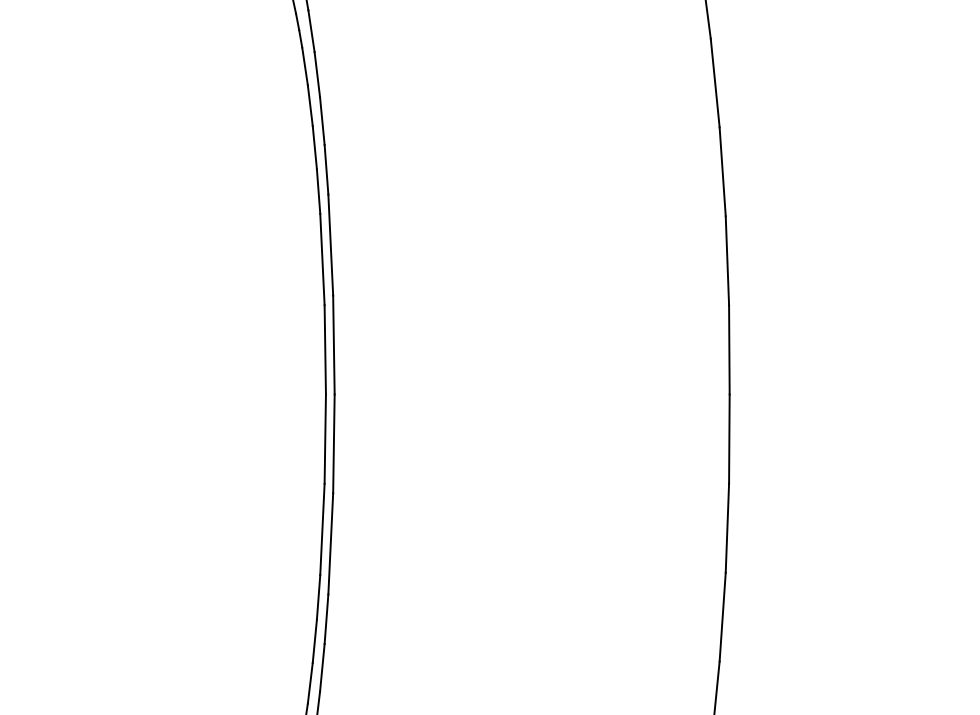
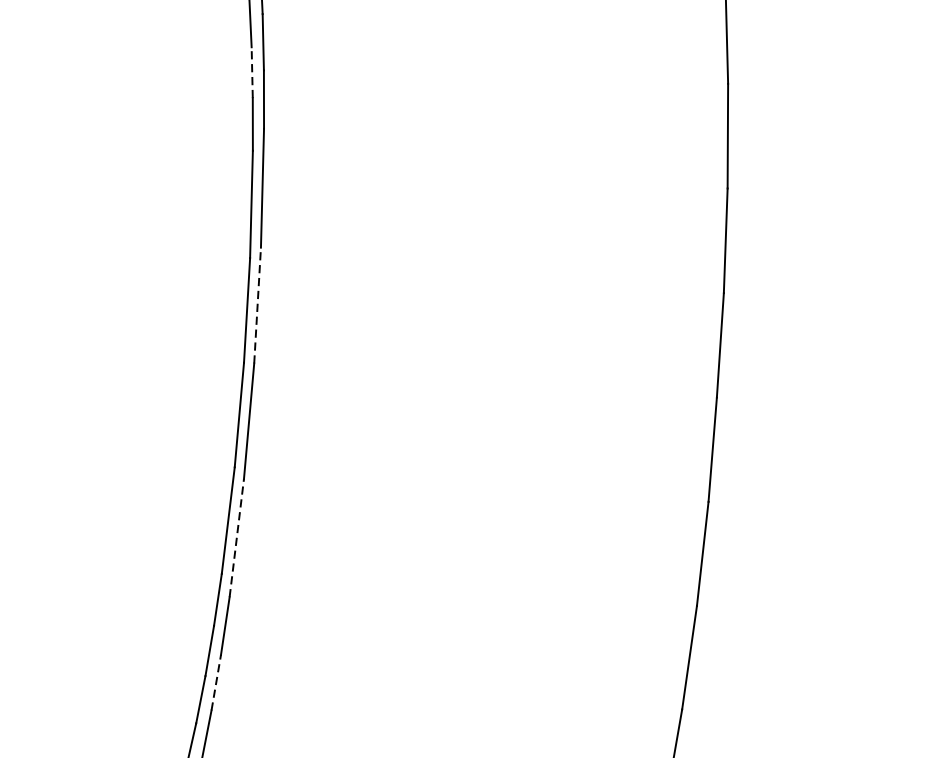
line: (314, 147) -> (251, 72), solid -> dashed
line: (333, 344) -> (257, 304), solid -> dashed
line: (330, 543) -> (236, 537), solid -> dashed
line: (322, 667) -> (216, 682), solid -> dashed

